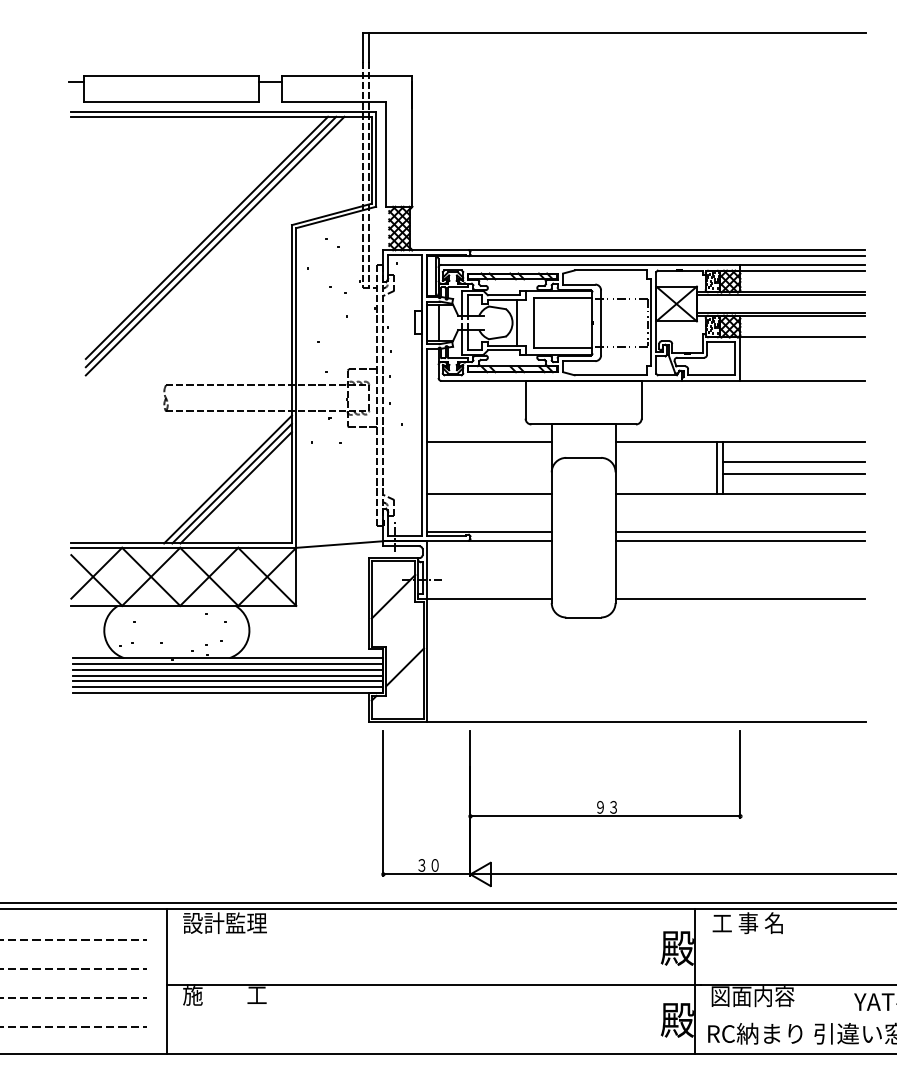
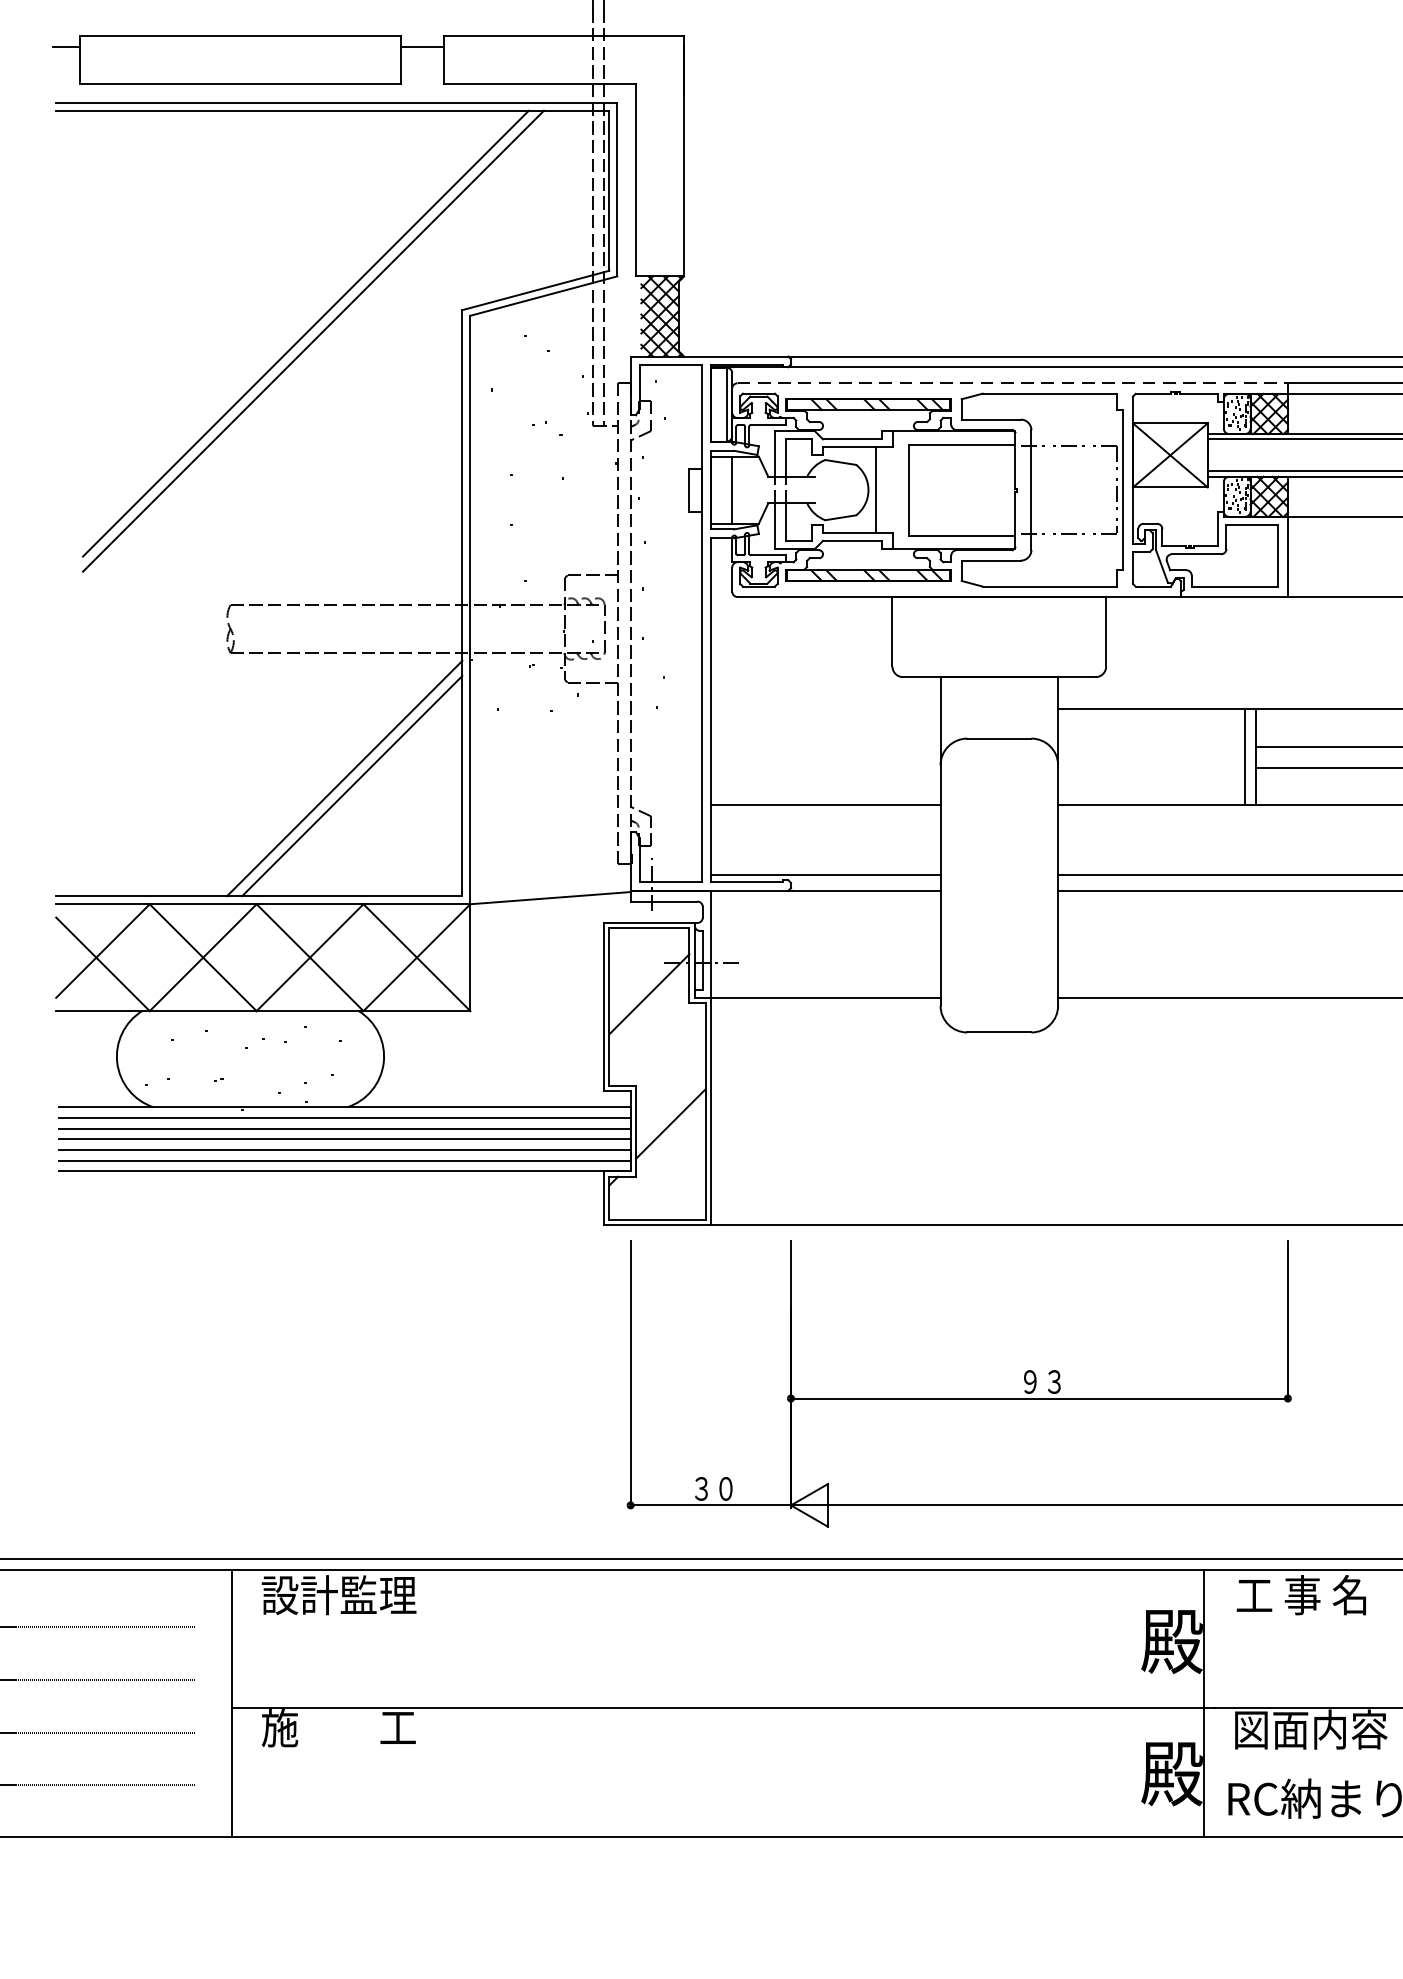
line: (214, 245) -> (319, 347), removed
line: (591, 264) -> (1013, 382), solid -> dashed
line: (488, 441) -> (824, 708), removed
line: (235, 487) -> (358, 793), removed

